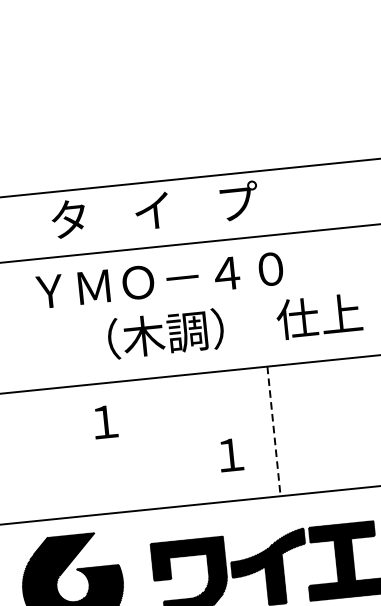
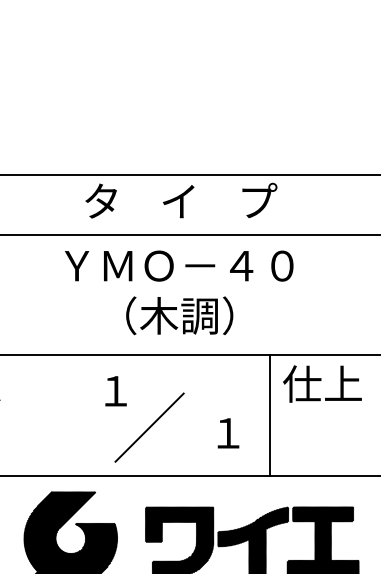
text: (319, 315) -> (322, 383), moved
line: (274, 432) -> (270, 416), dashed -> solid
line: (145, 457) -> (149, 427), added

